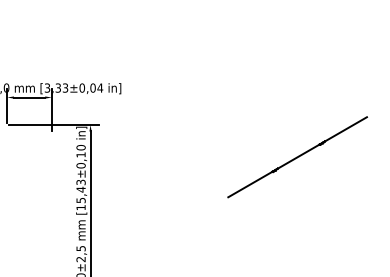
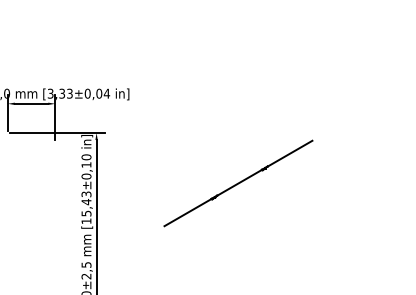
part: (297, 157) -> (238, 183), moved

